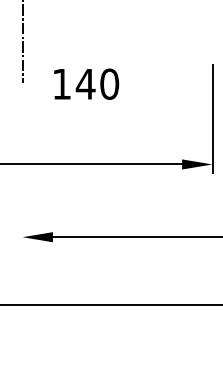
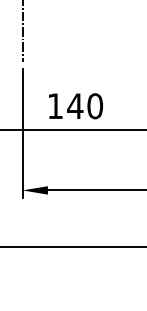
text: (86, 83) -> (75, 105), moved
line: (22, 168) -> (22, 133), added

